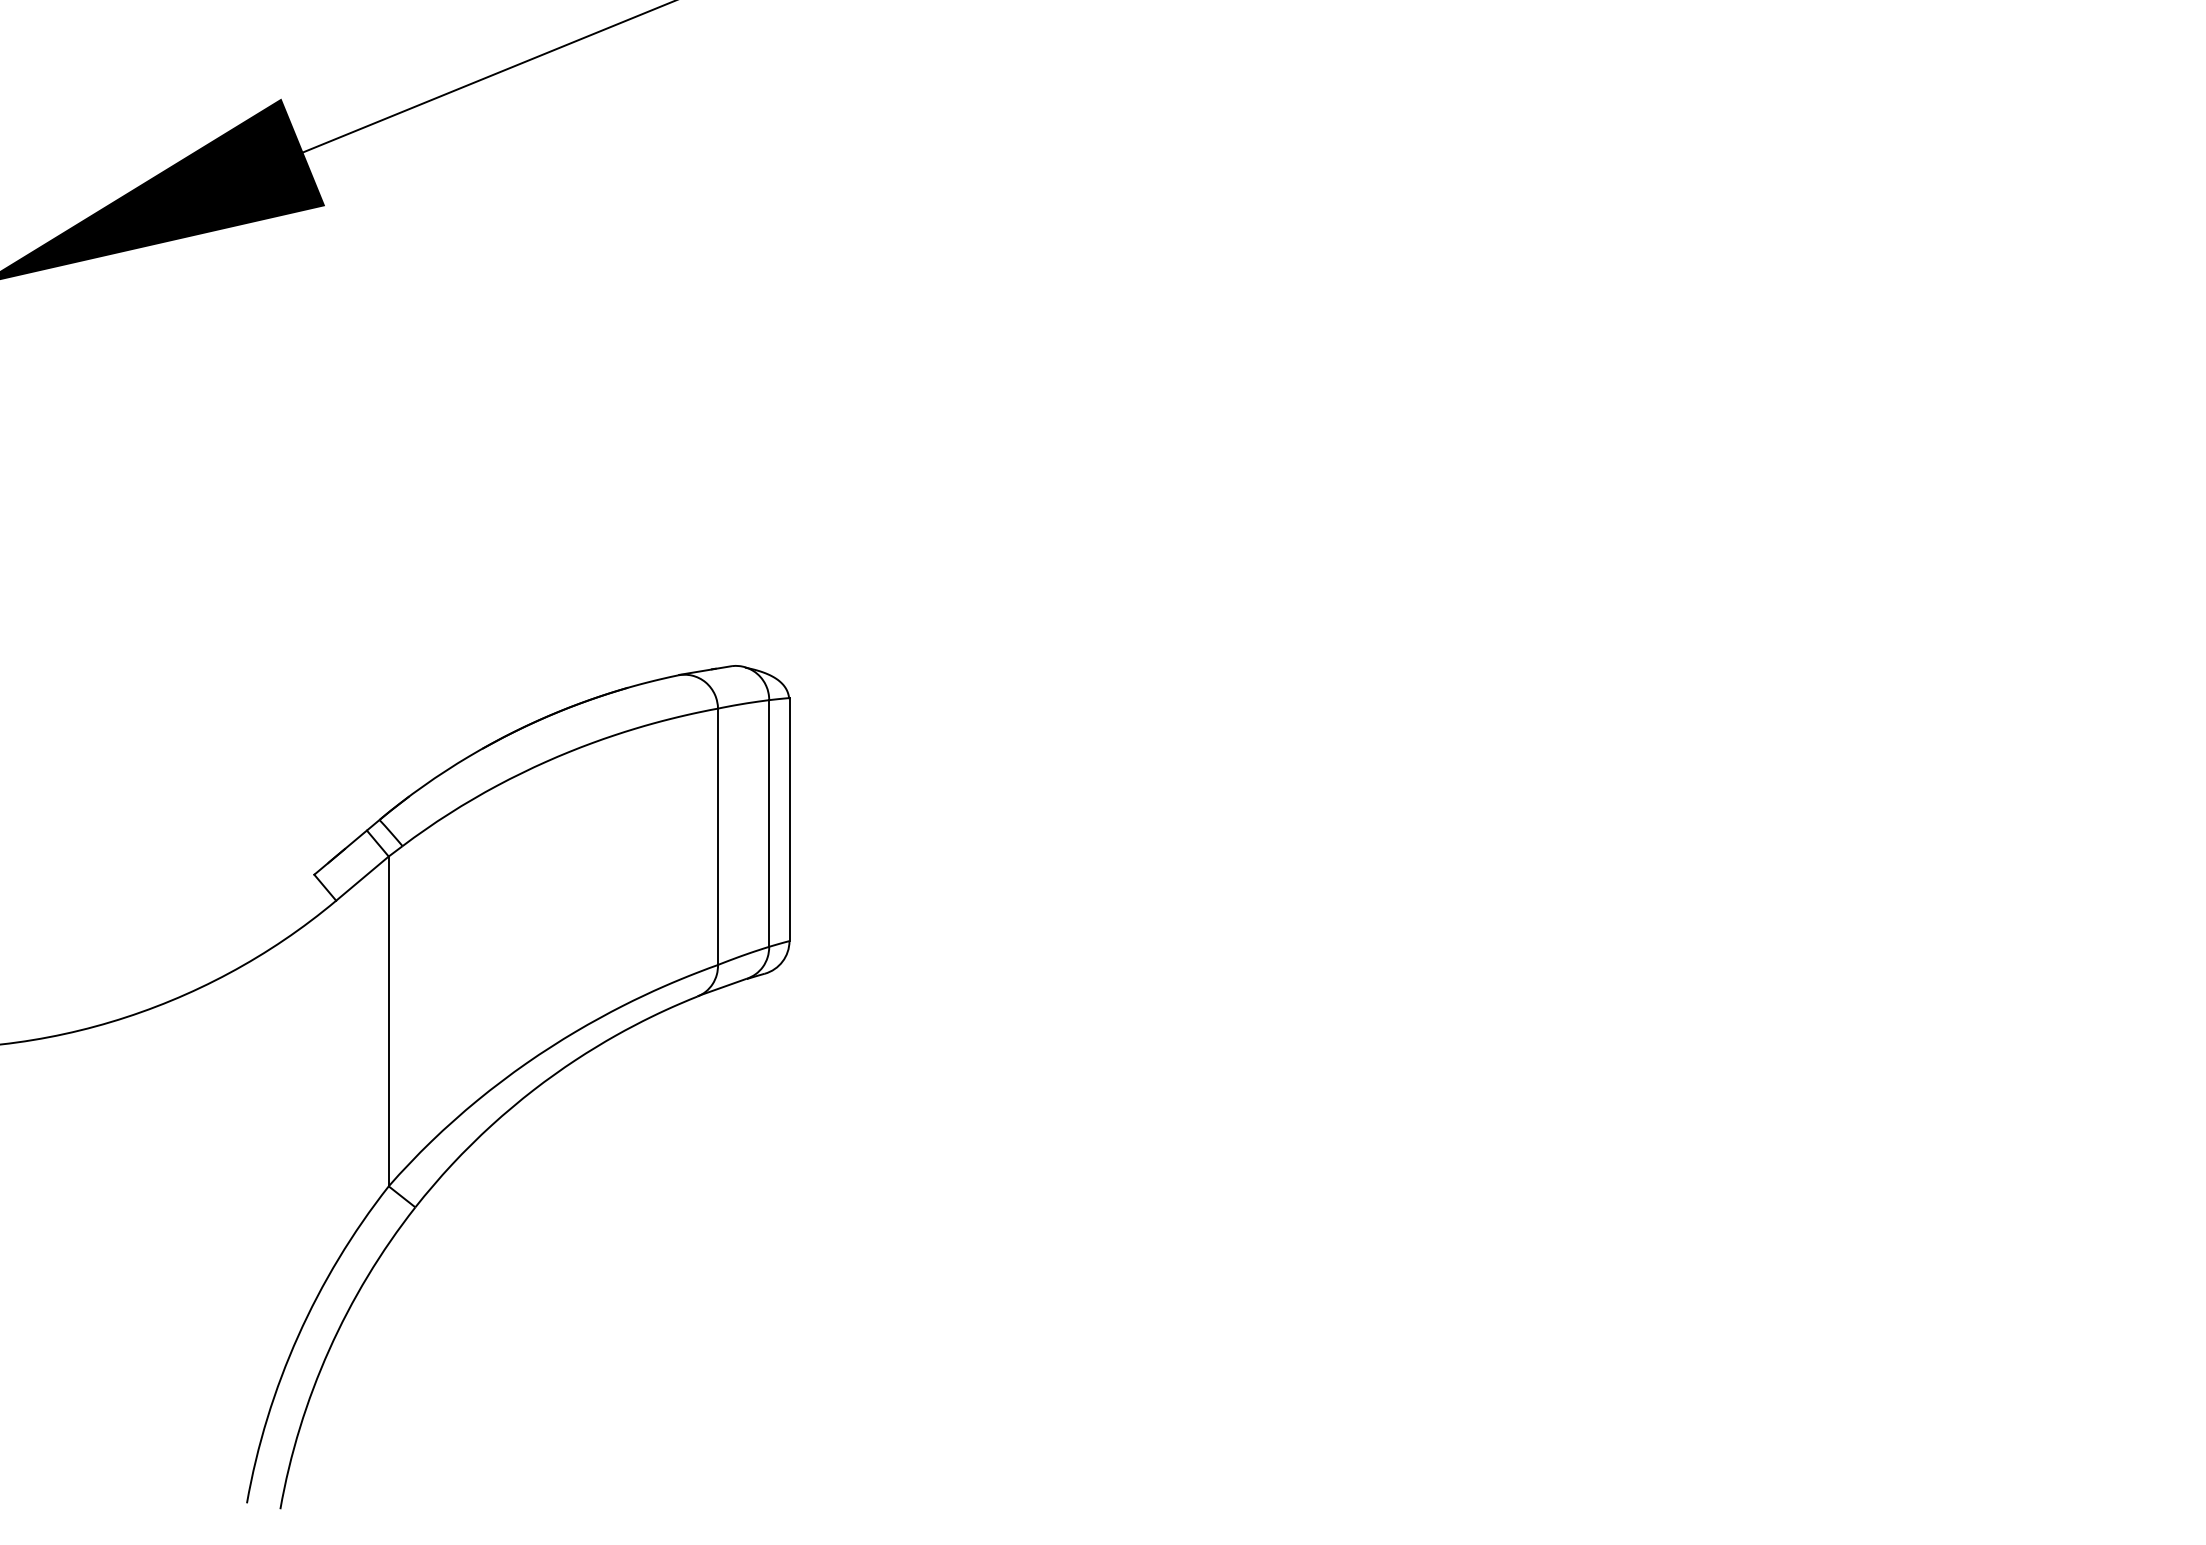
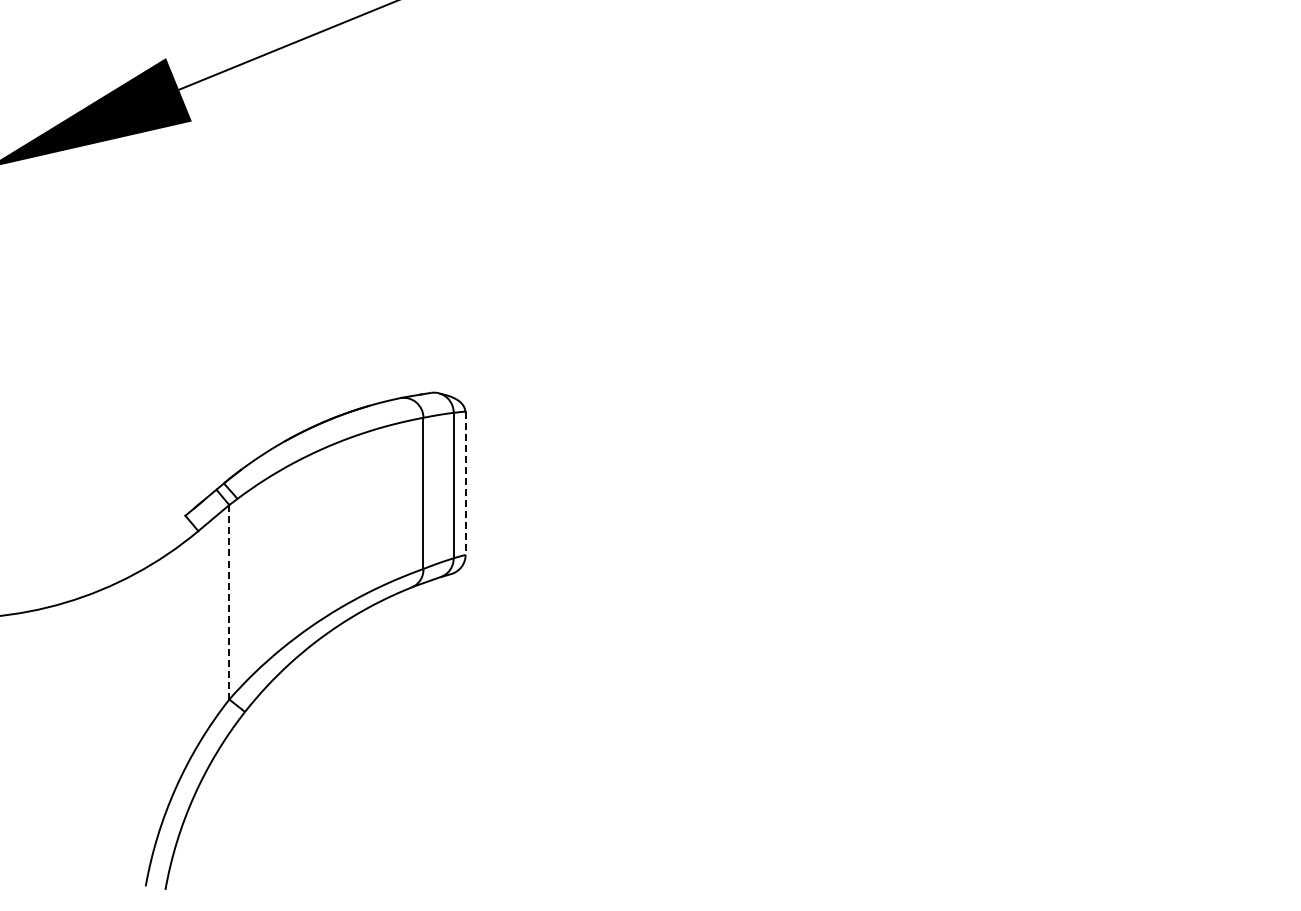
line: (789, 819) -> (465, 483), solid -> dashed
line: (389, 1020) -> (229, 601), solid -> dashed

